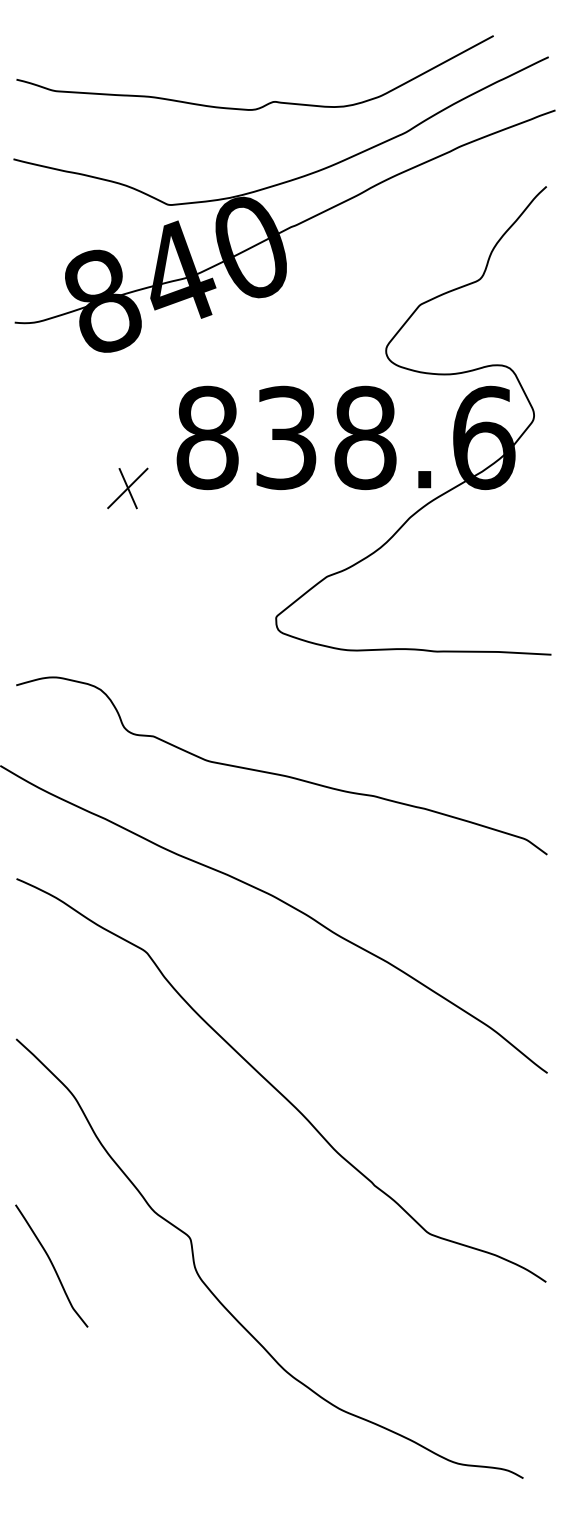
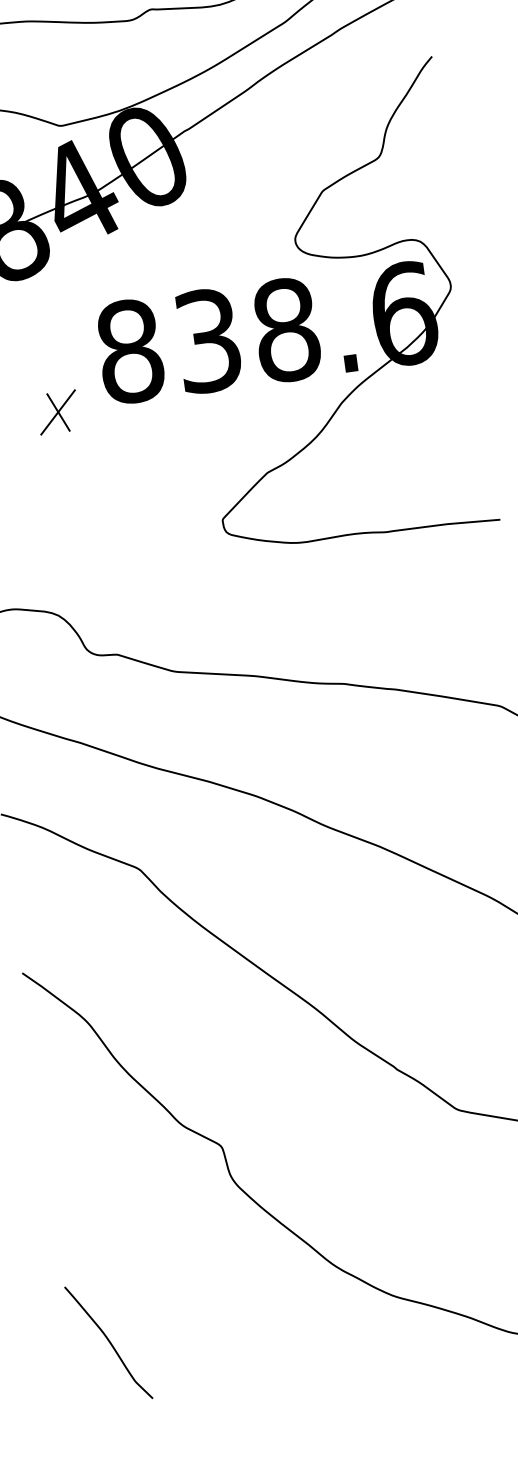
curve: (51, 1265) -> (108, 1342), moved

